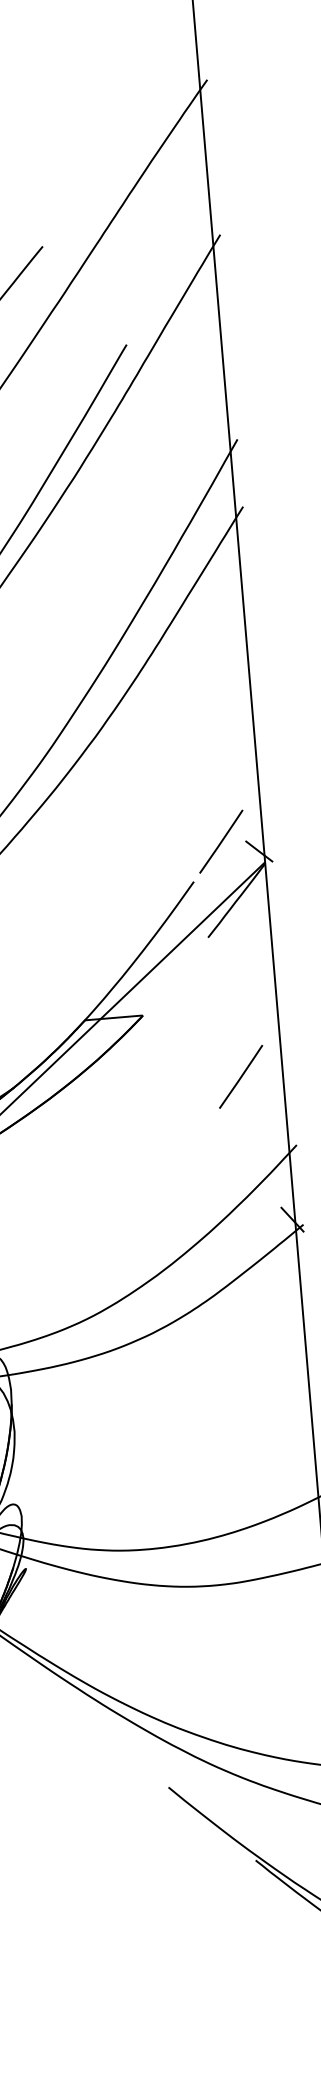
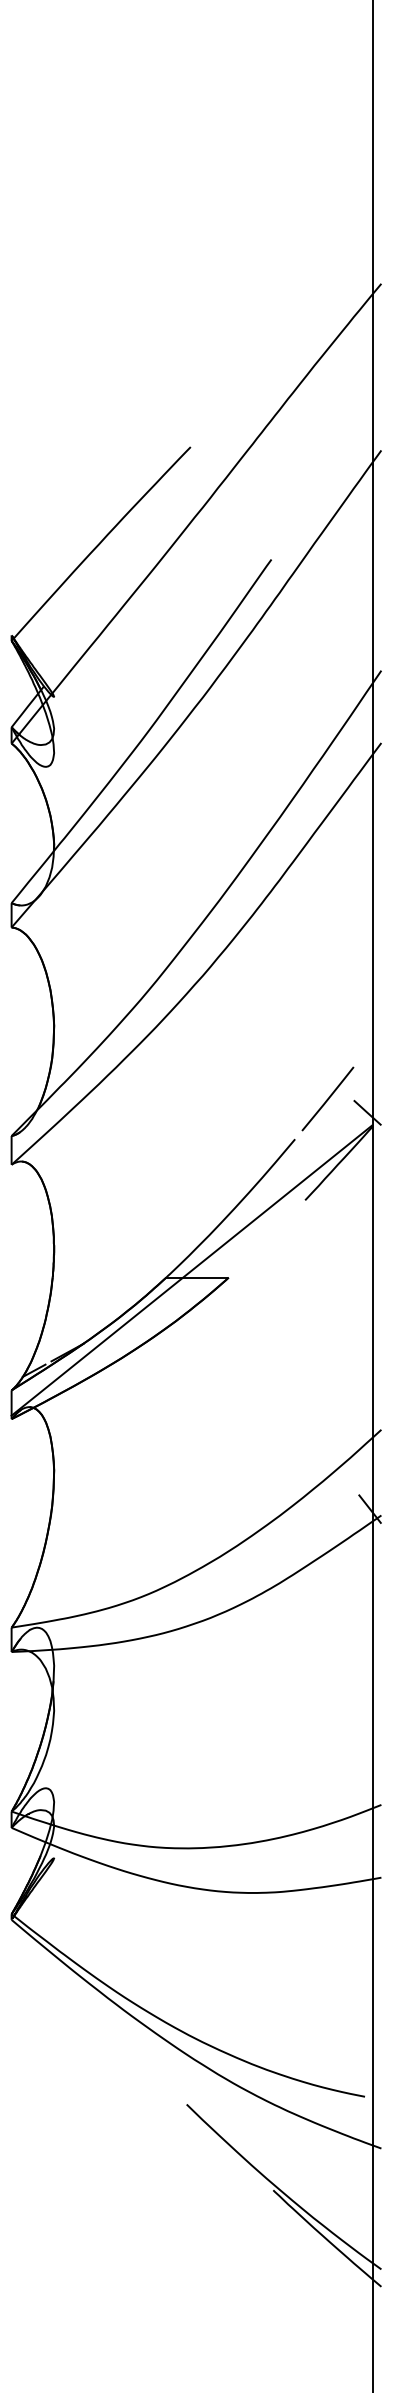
line: (240, 1076) -> (327, 1351), removed

